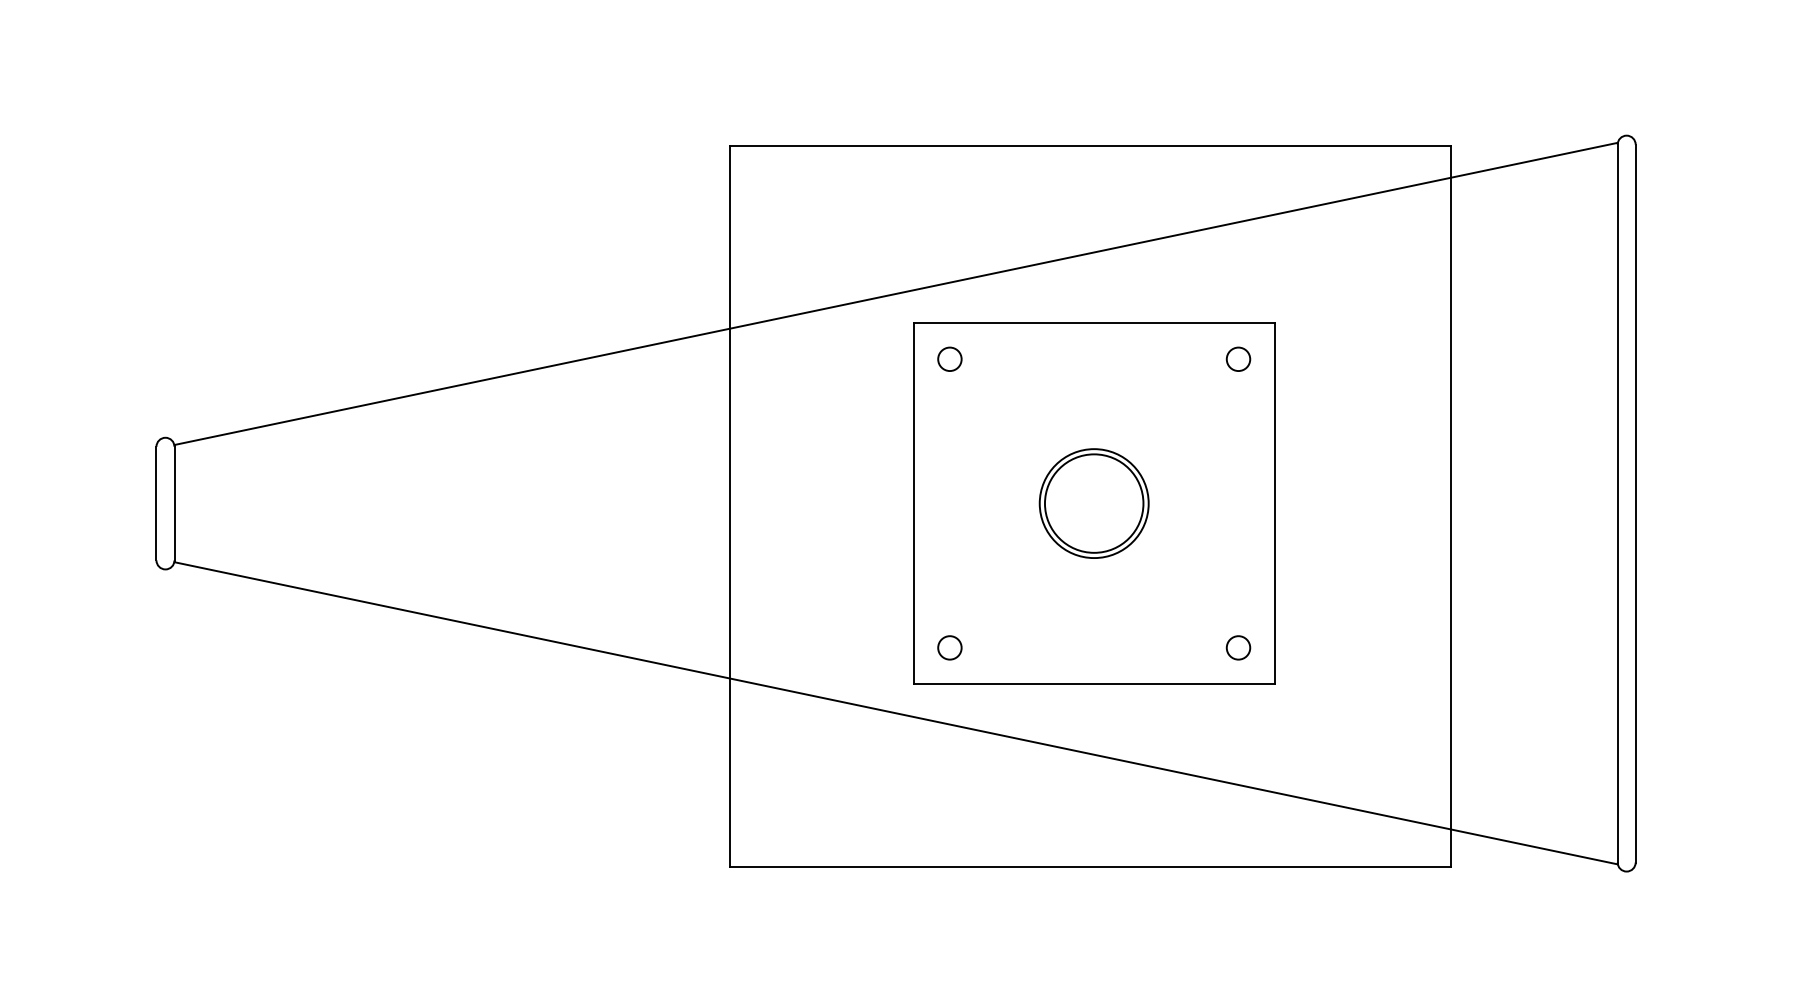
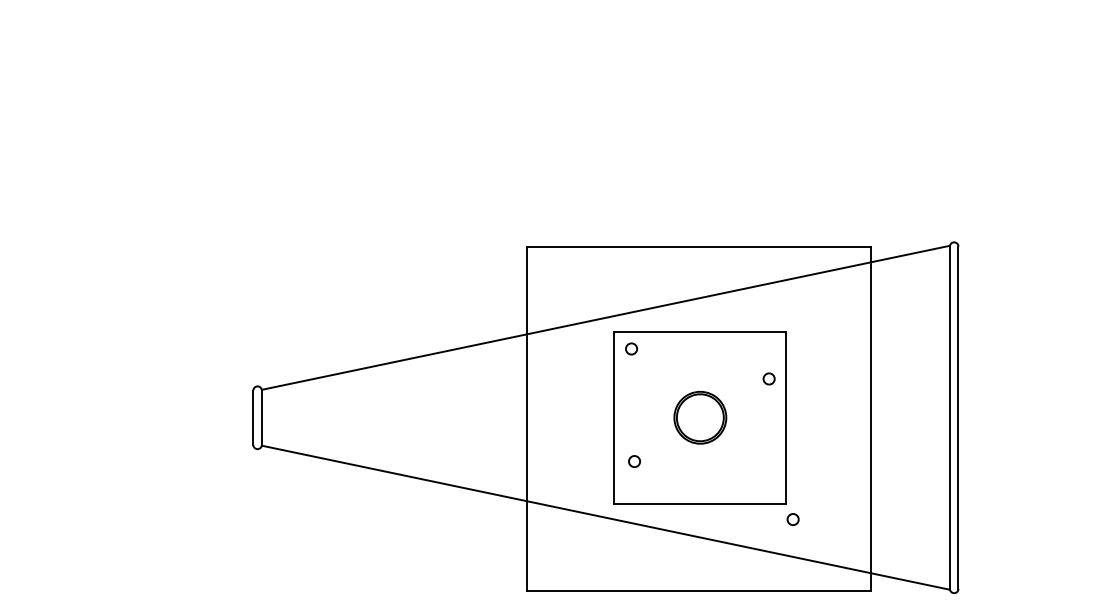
circle: (1237, 358) -> (768, 378), moved
circle: (949, 647) -> (634, 461), moved
circle: (1237, 647) -> (792, 519), moved

